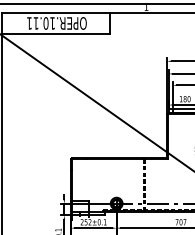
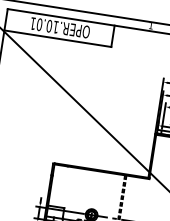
text: (35, 23) -> (38, 24), OPER.10.11 -> OPER.10.01

